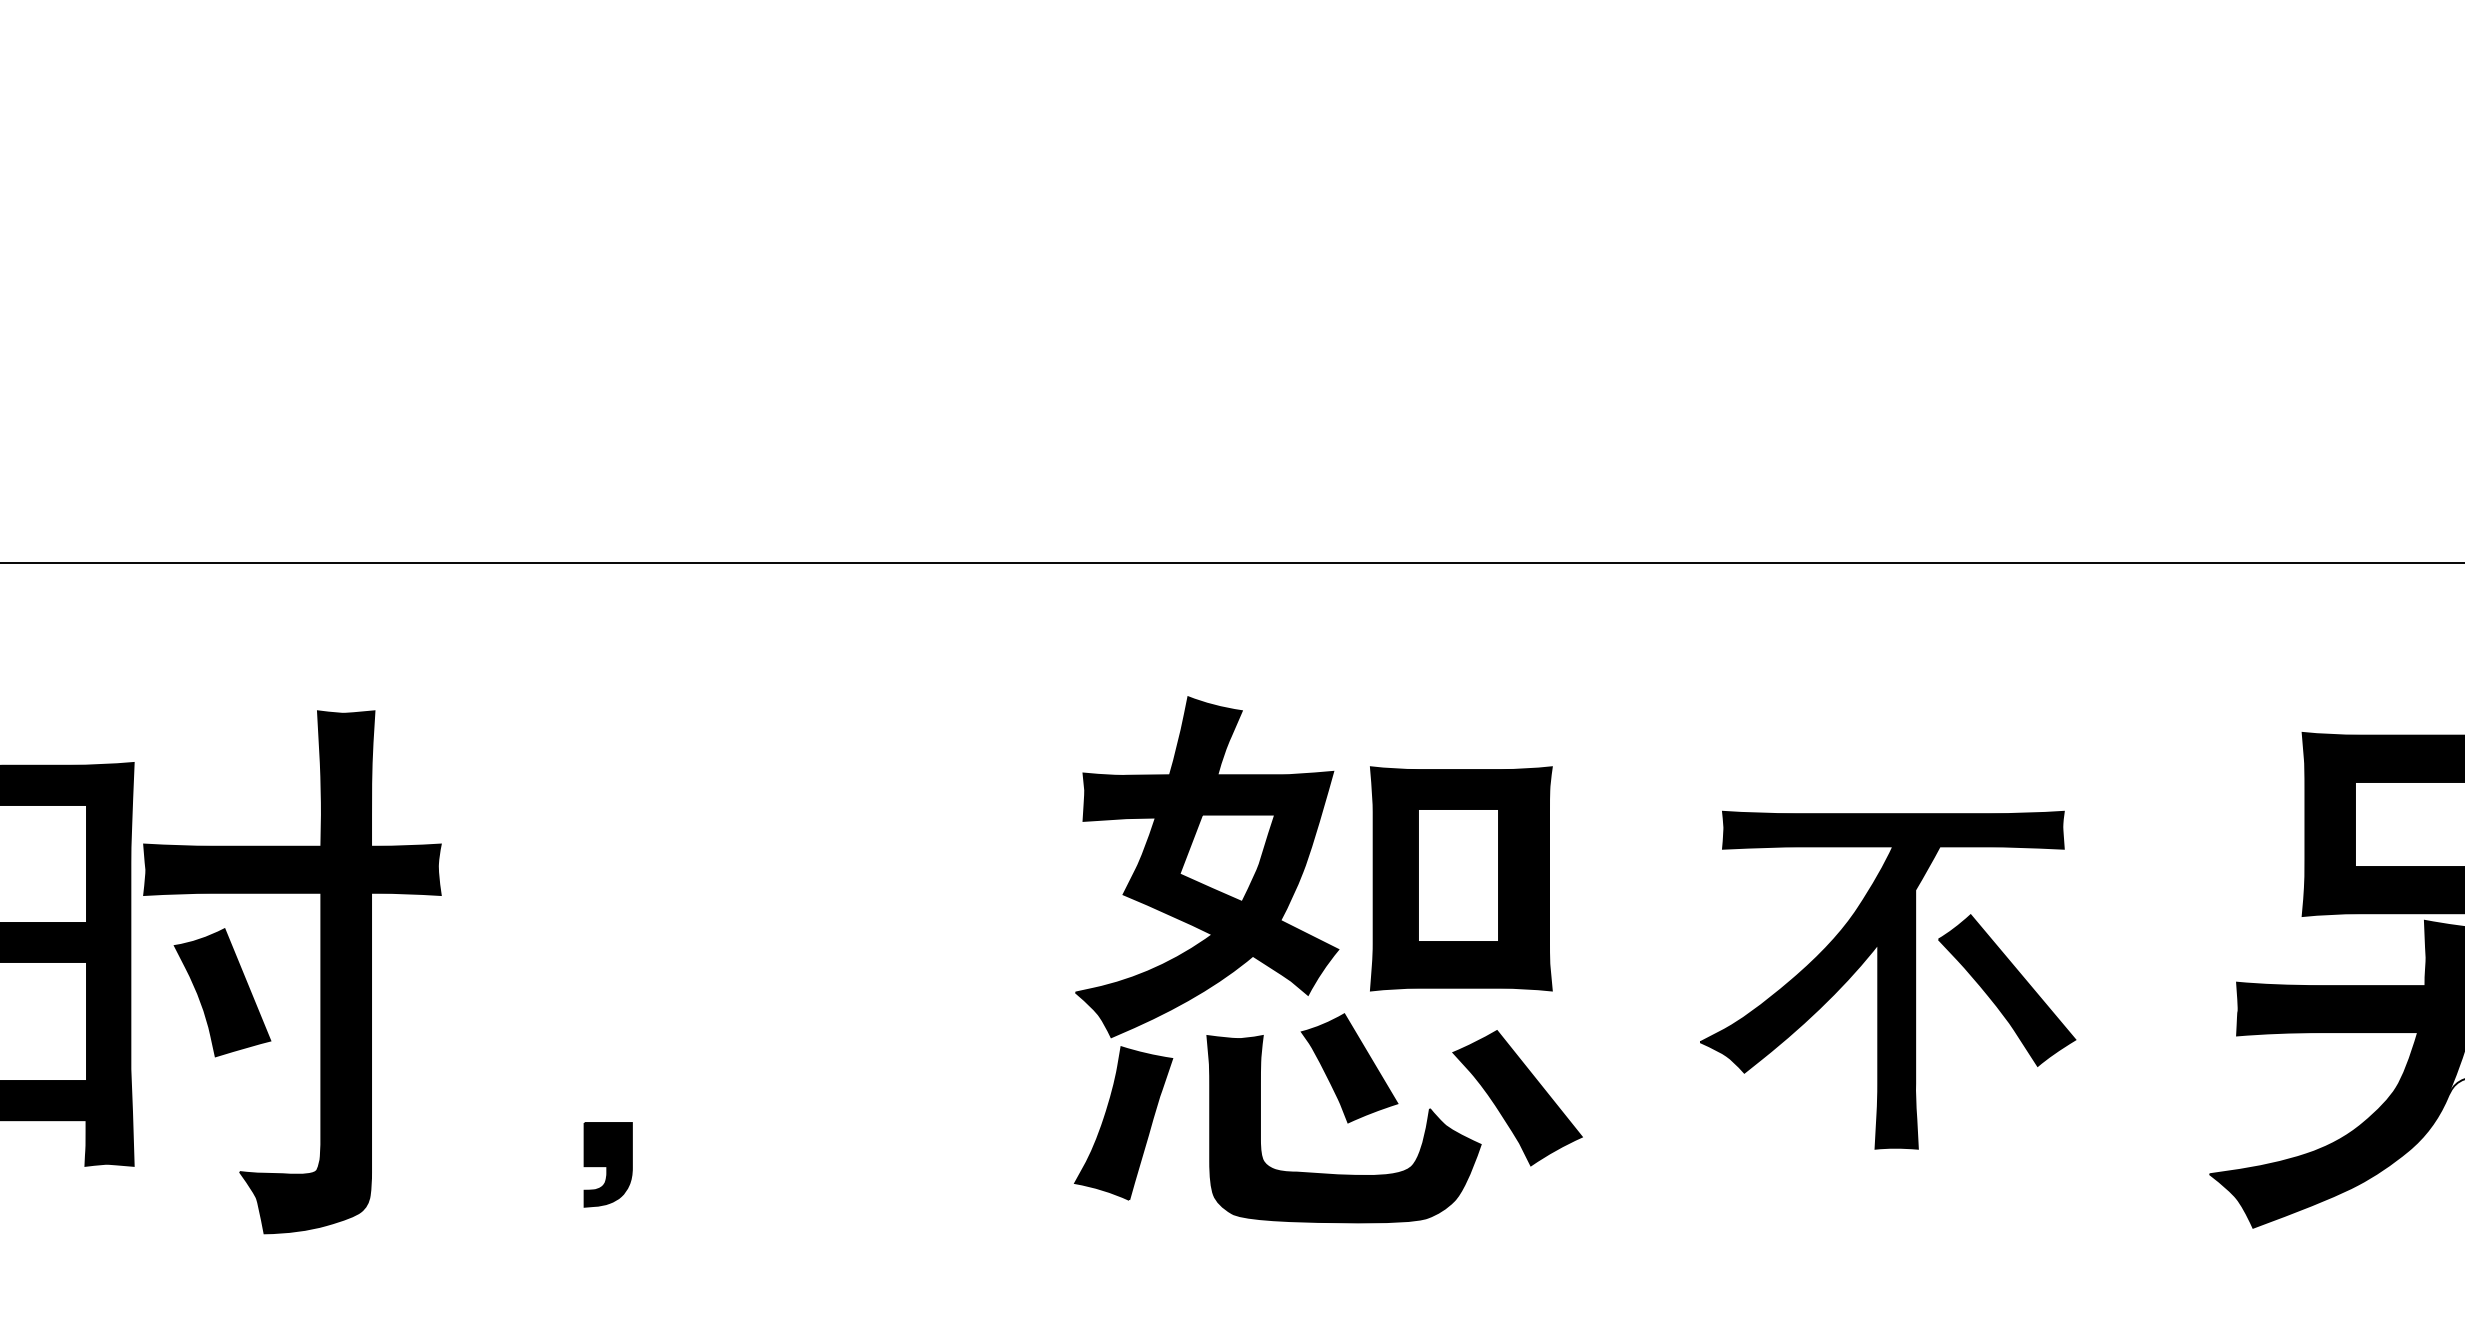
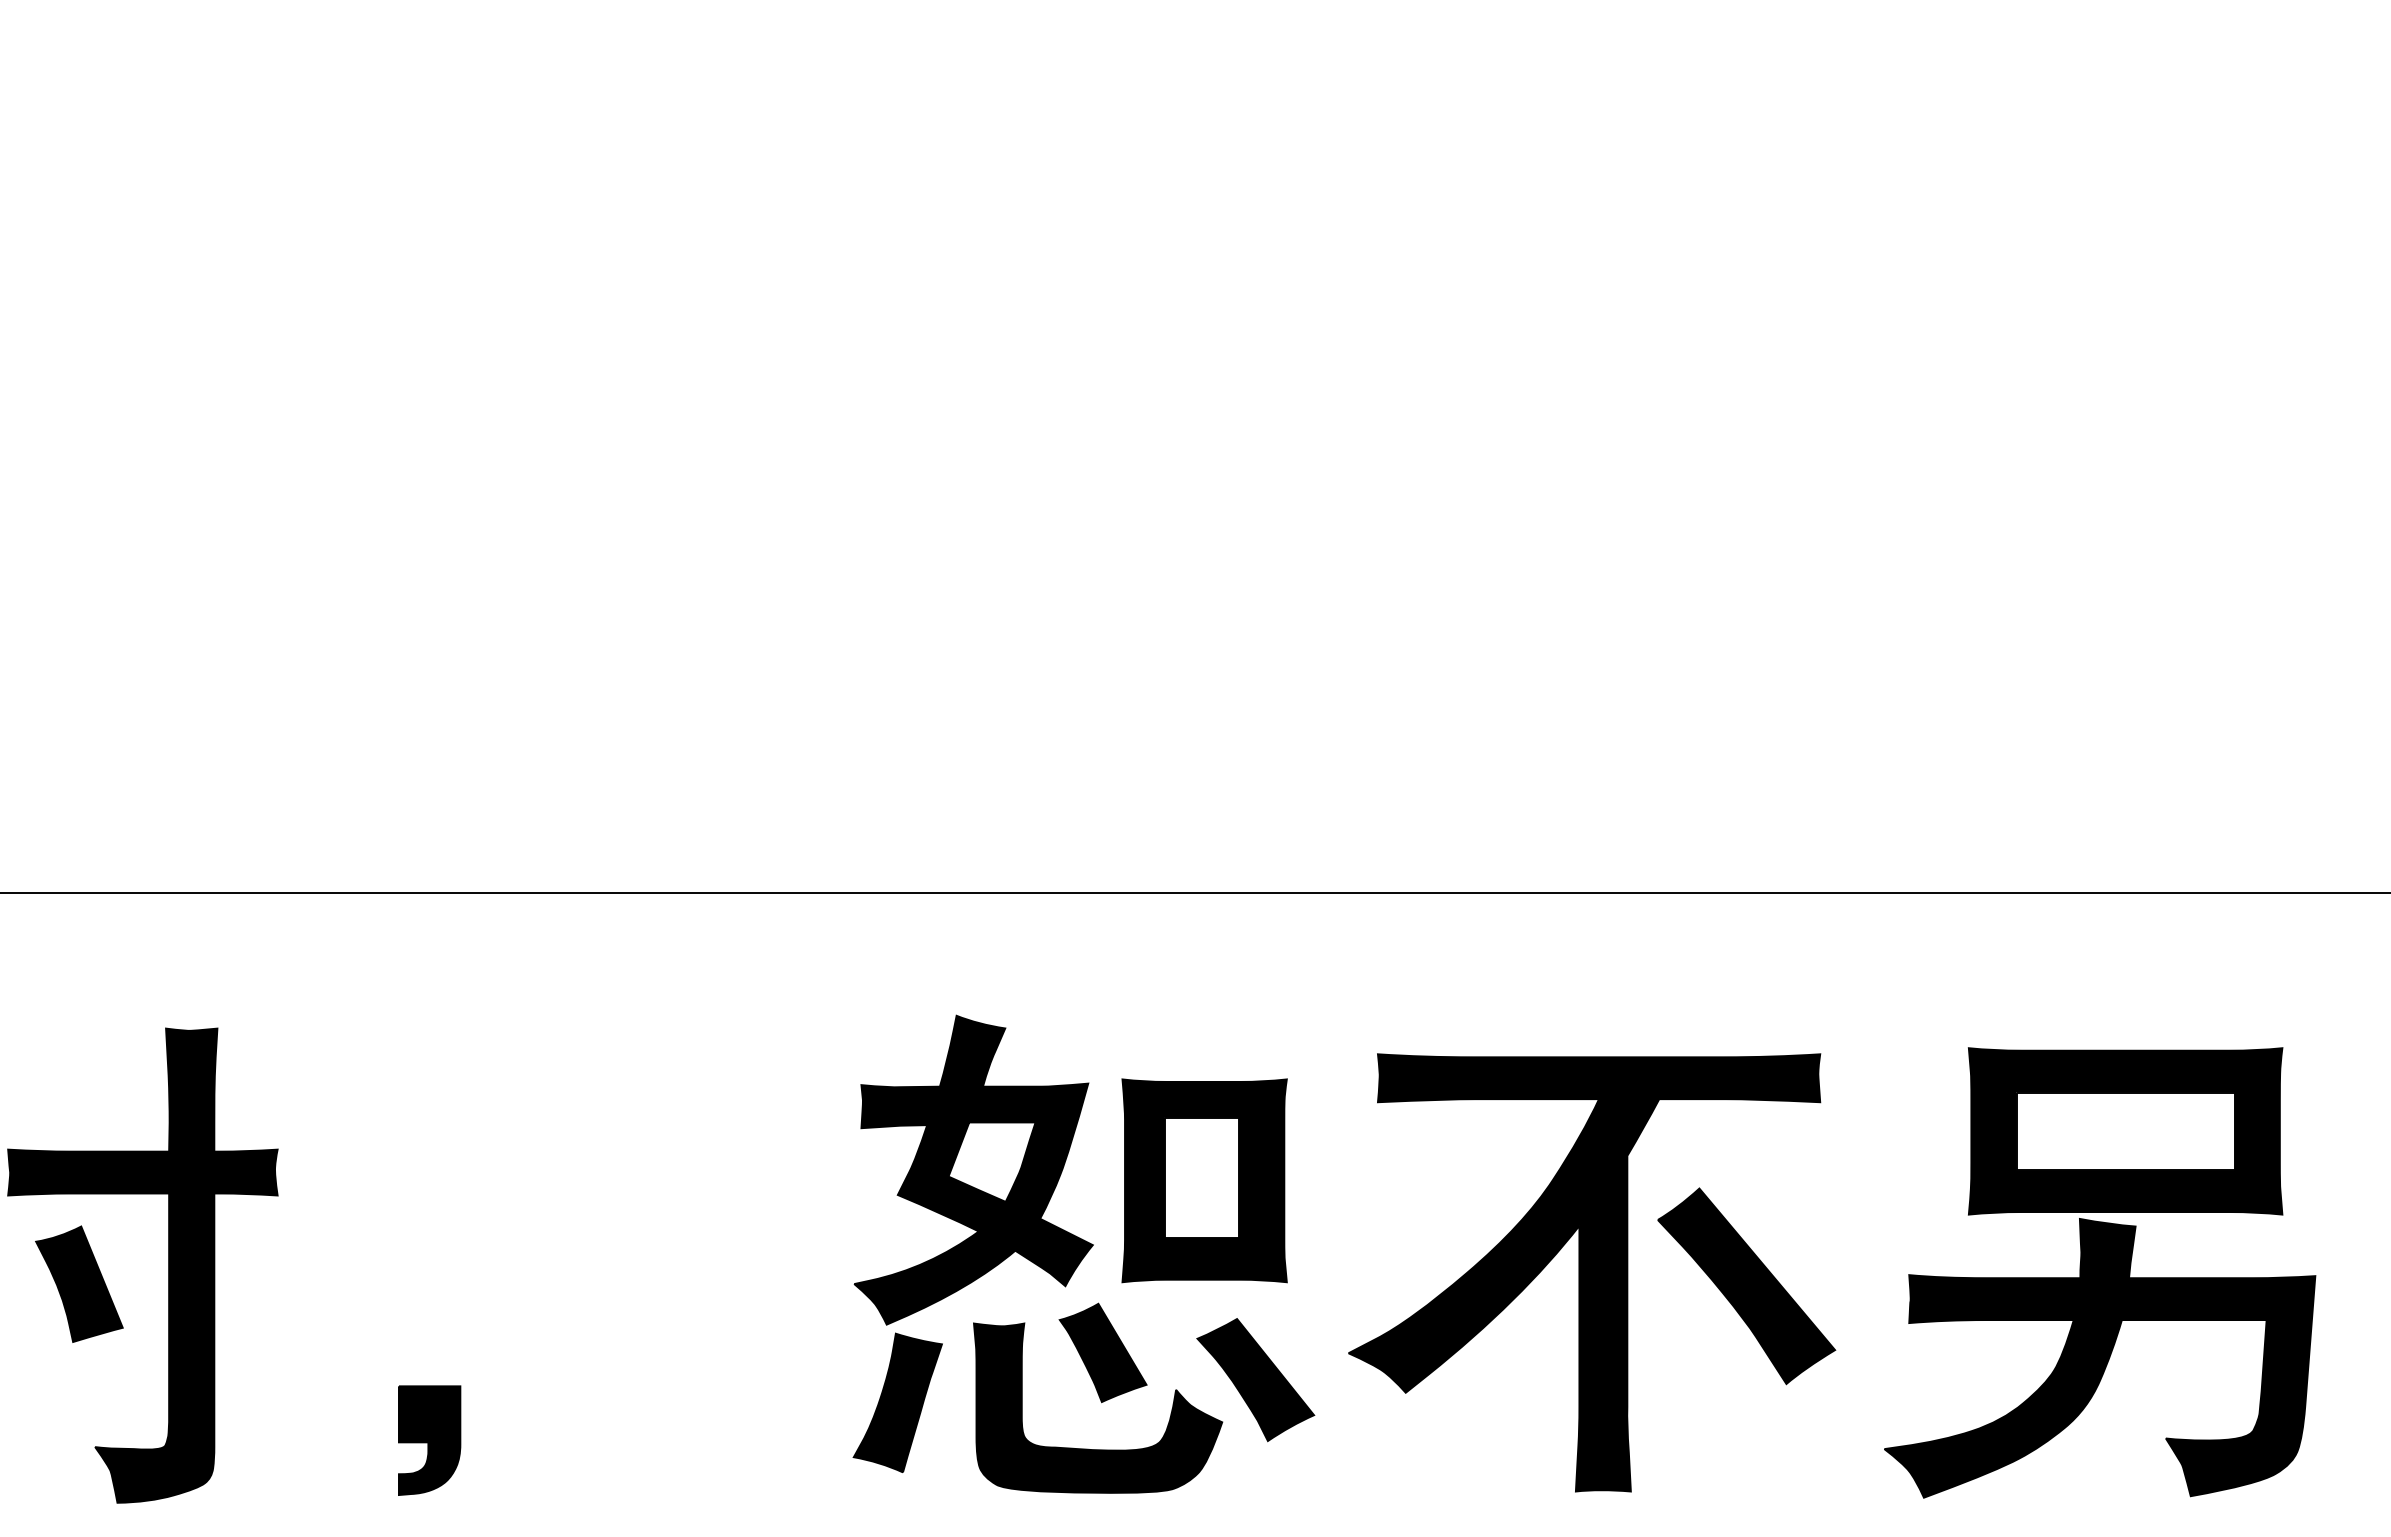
part: (1888, 979) -> (1592, 1272), size x1.43
part: (607, 1164) -> (429, 1440), size x1.43

